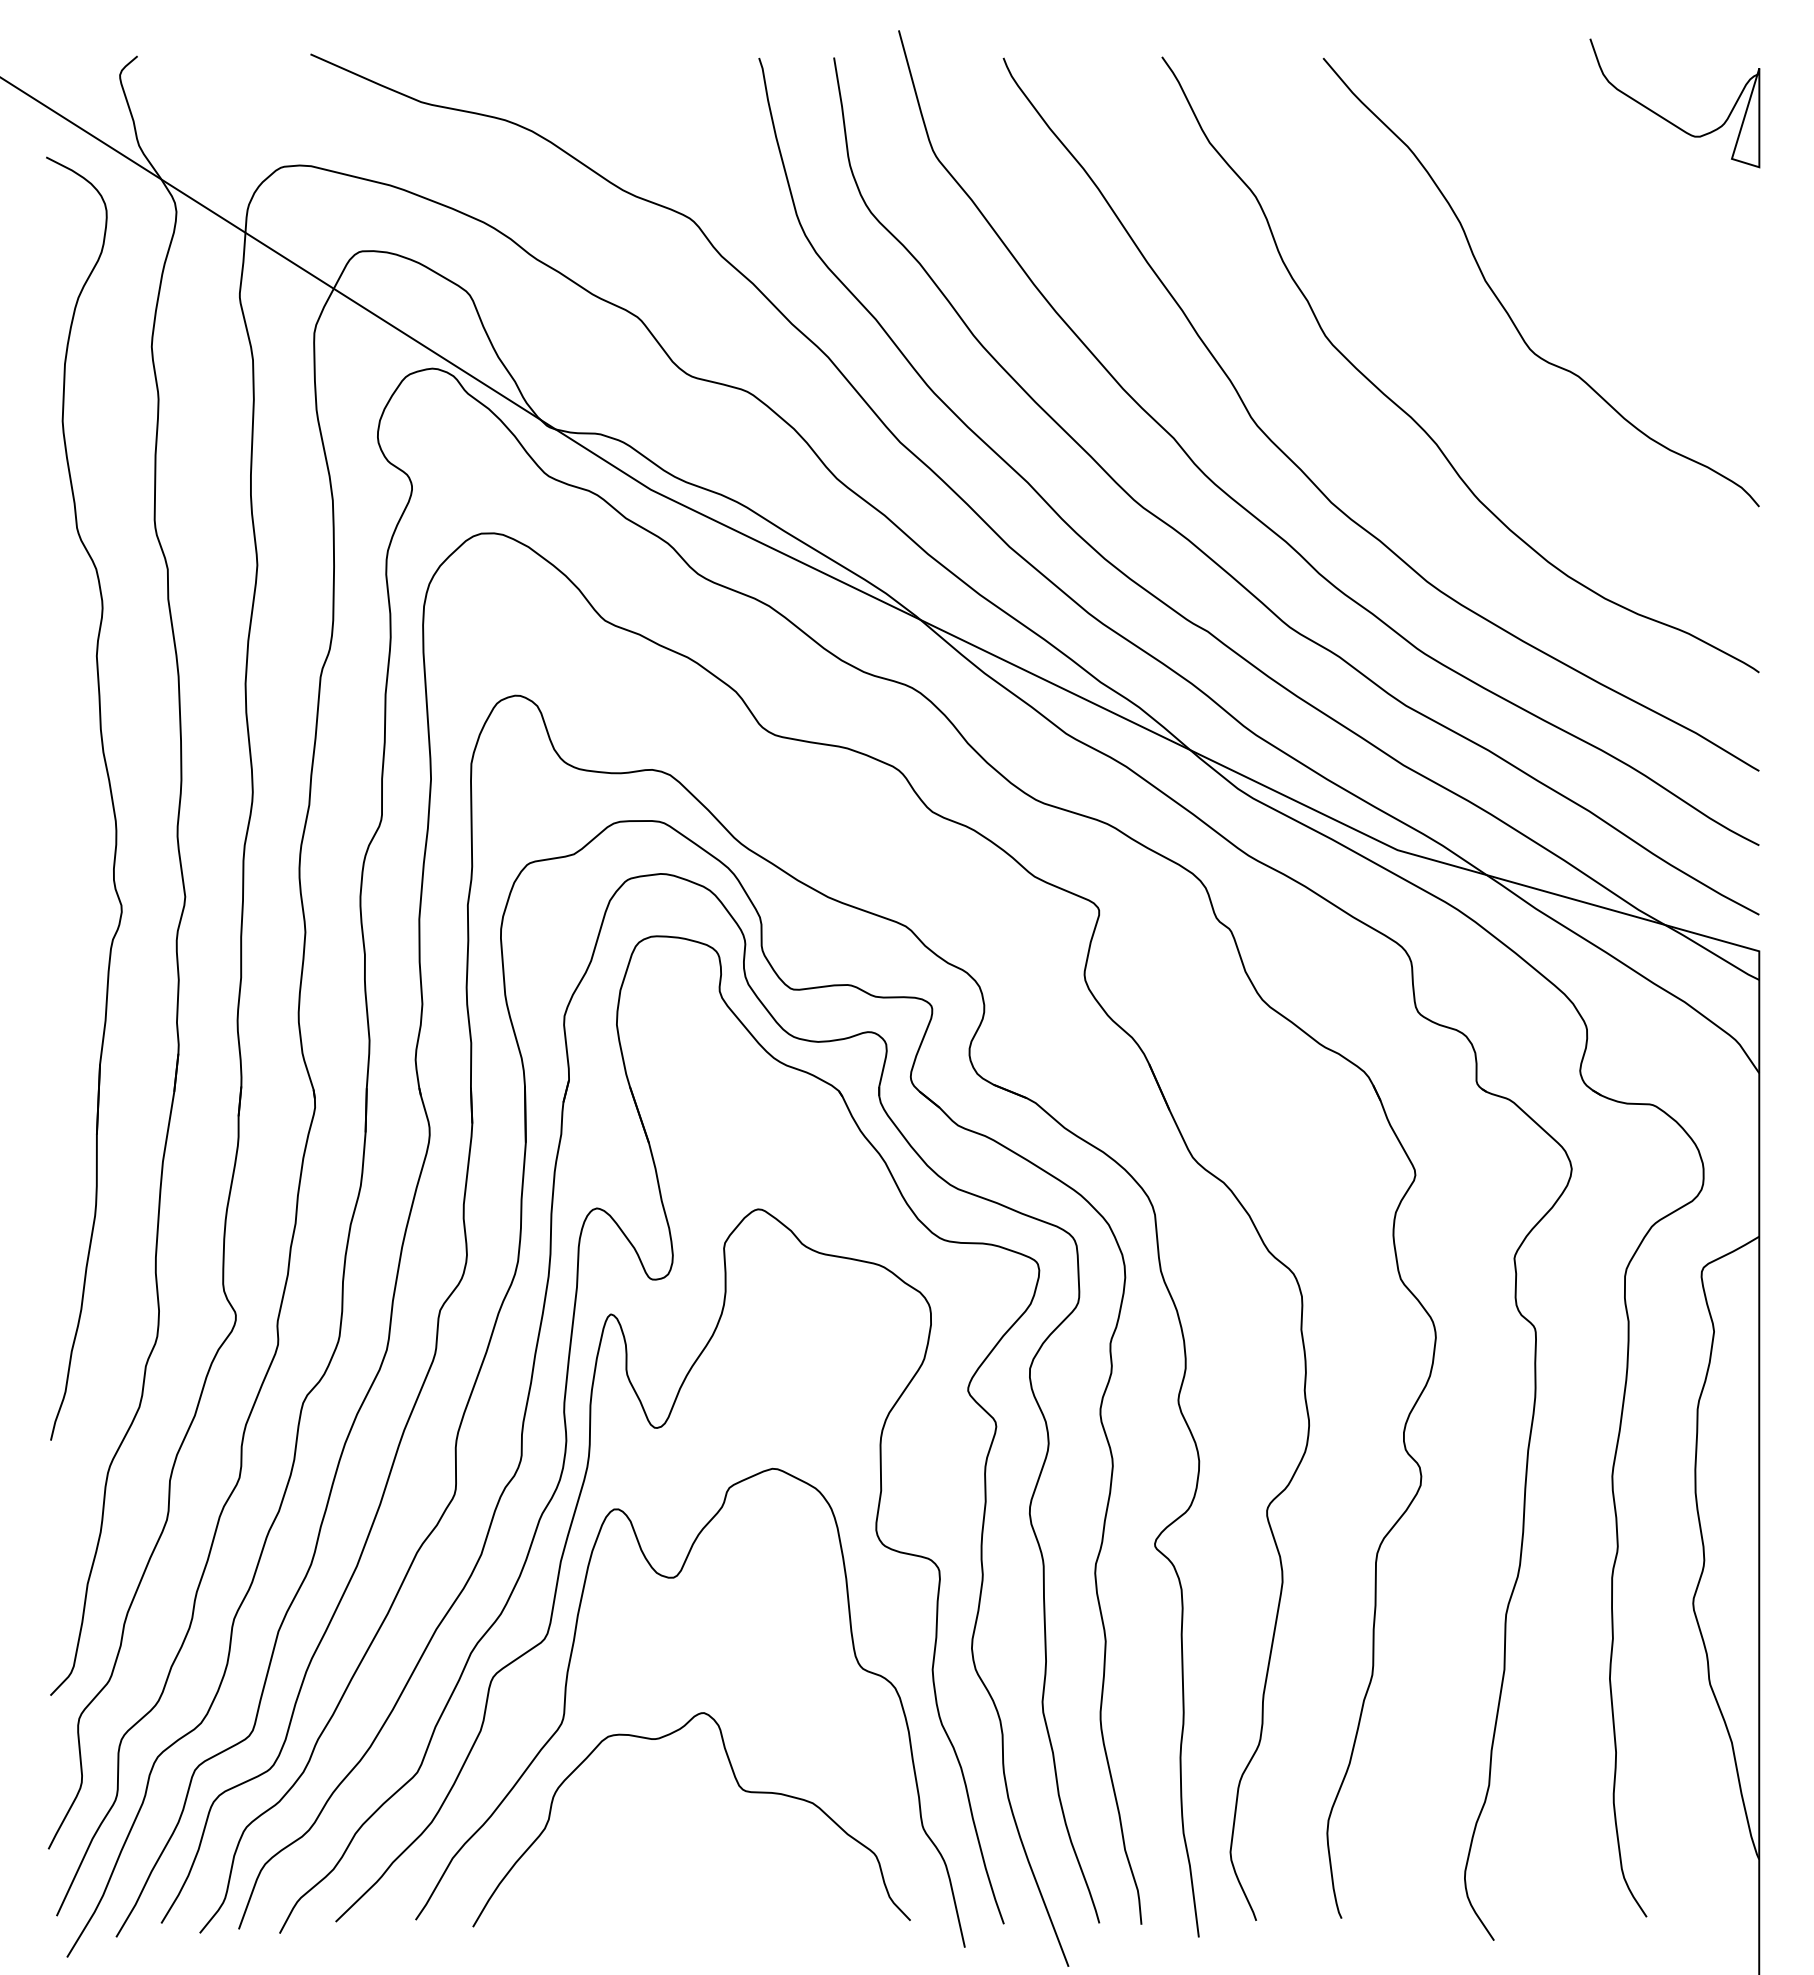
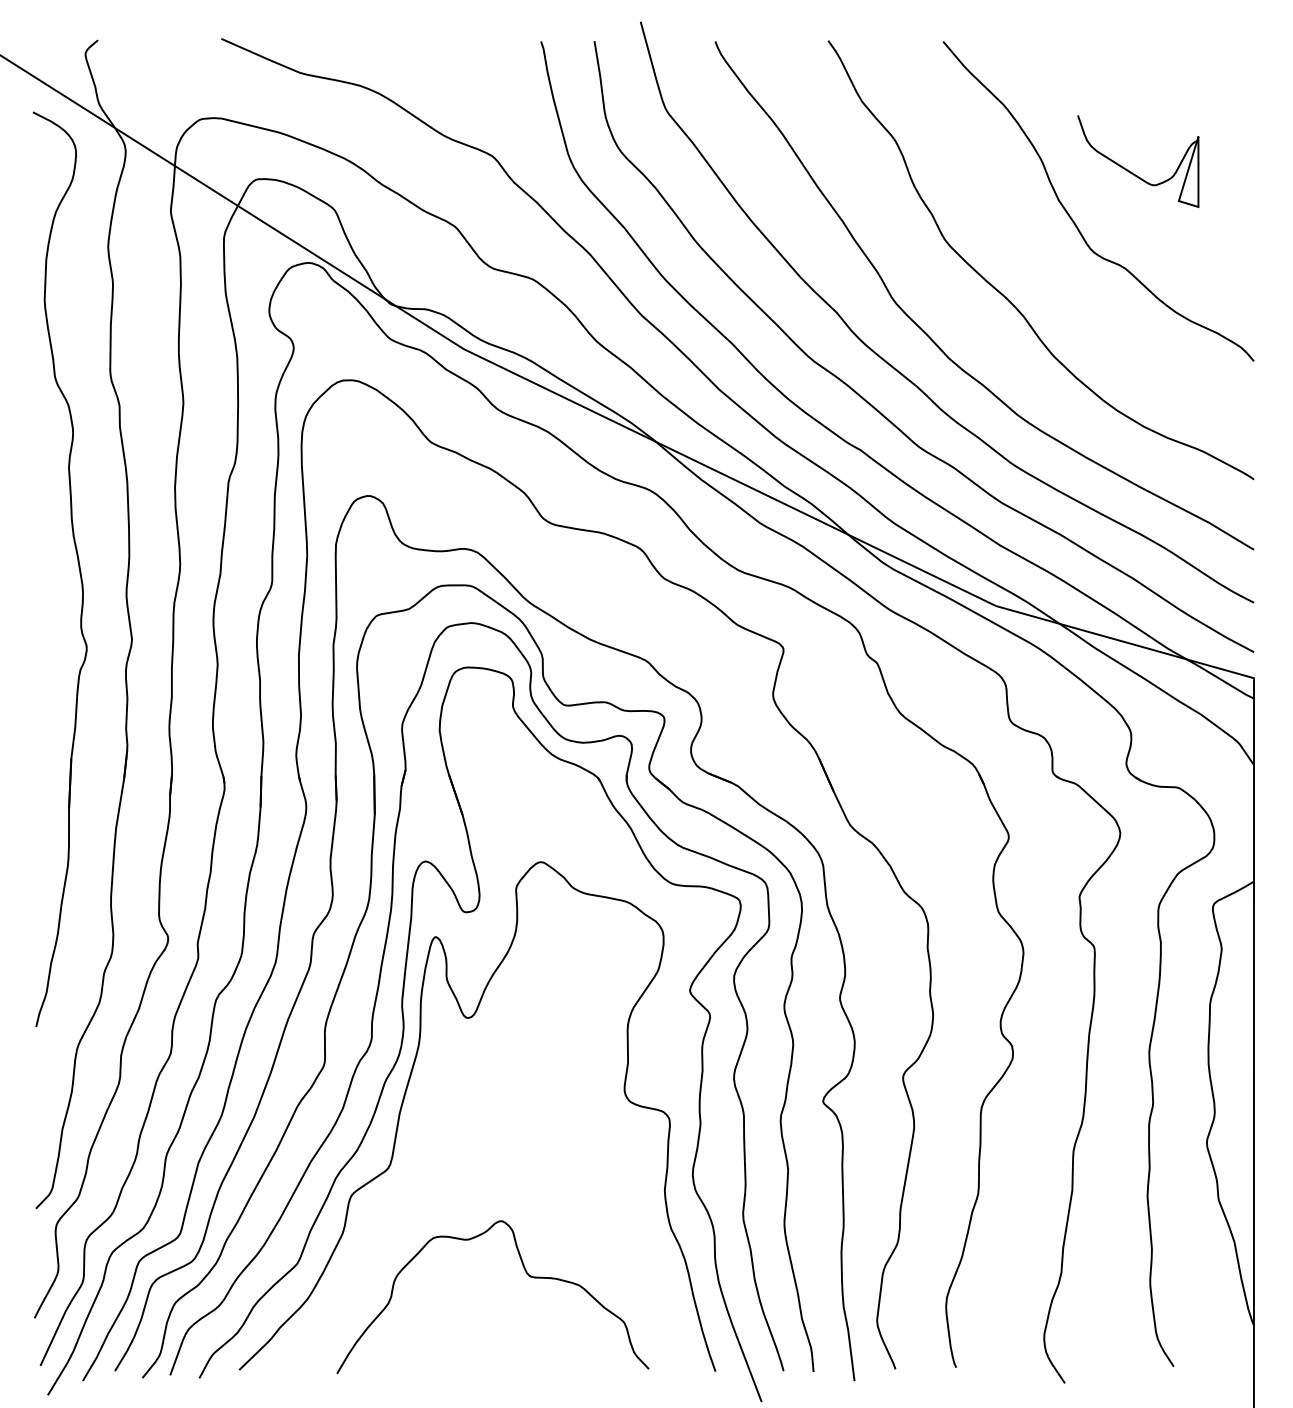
part: (1664, 117) -> (1130, 171), moved
curve: (566, 1696) -> (403, 1209), removed

